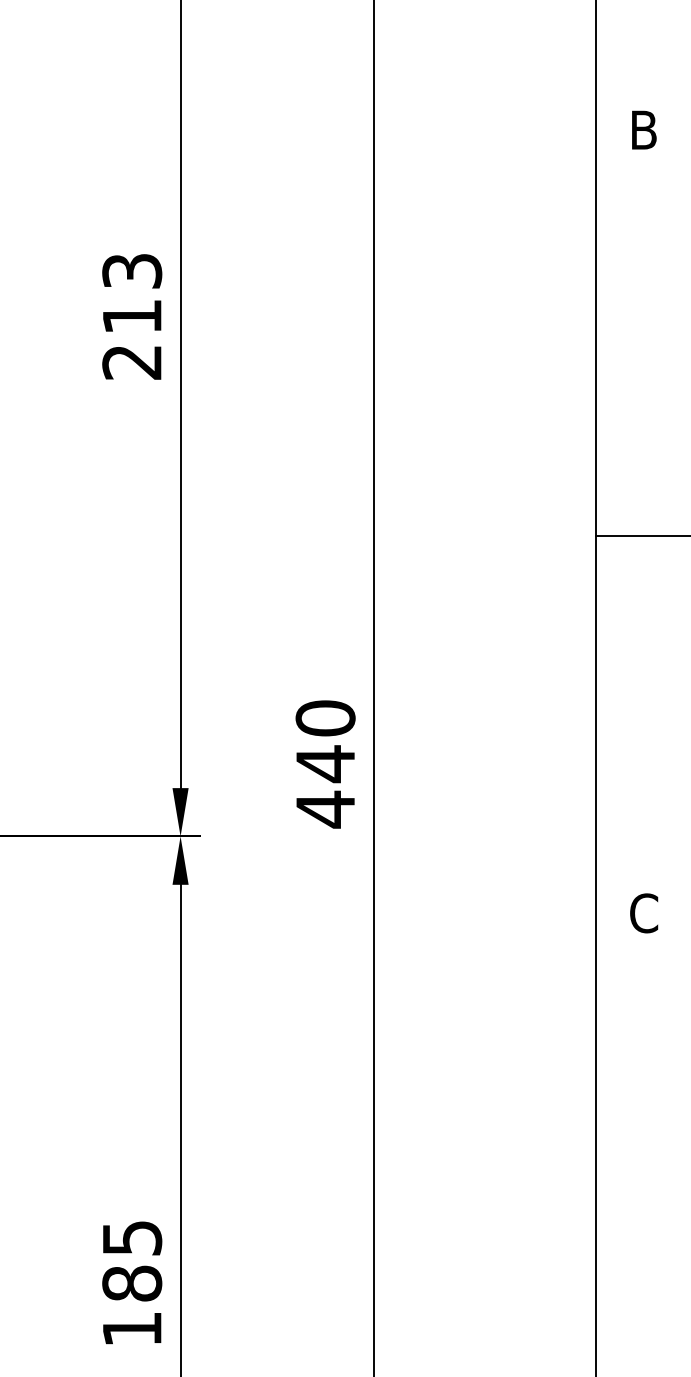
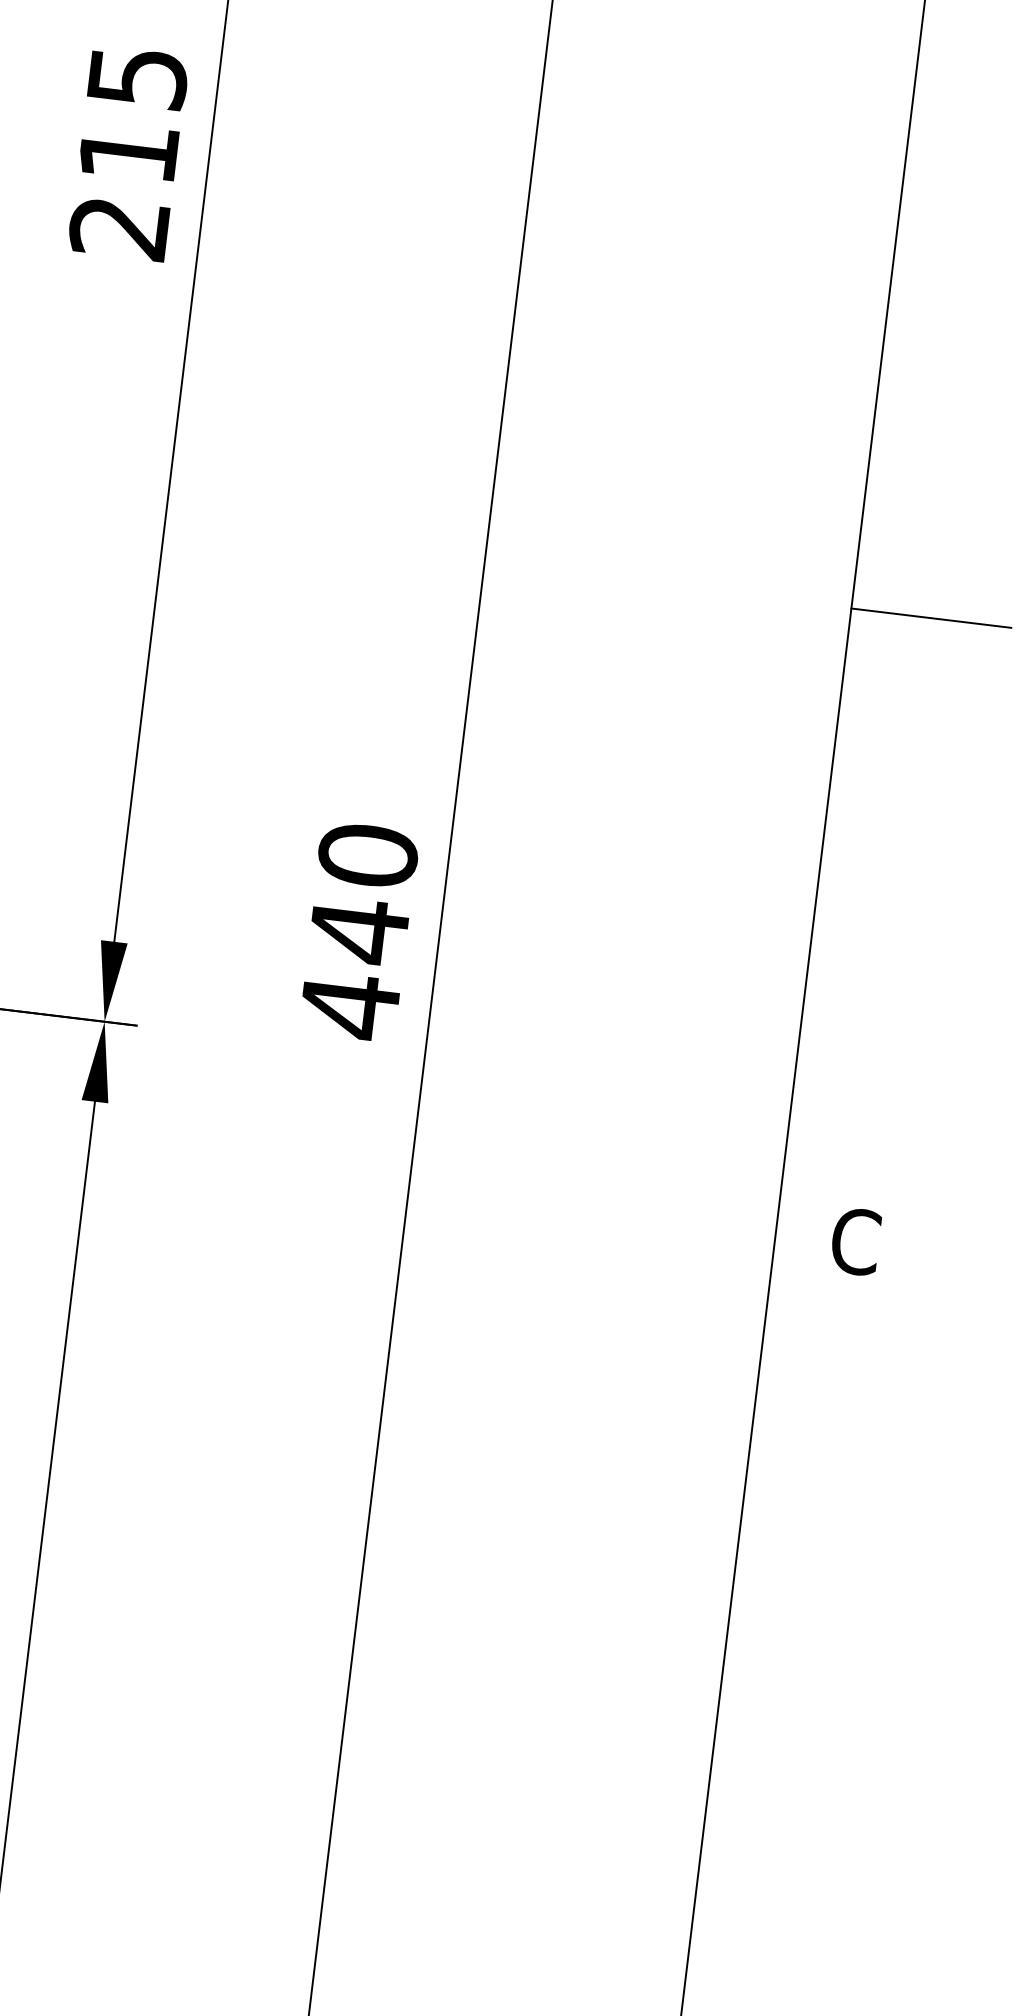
text: (131, 271) -> (136, 77), 213 -> 215

